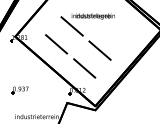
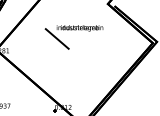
line: (56, 44) -> (40, 58), removed
line: (99, 50) -> (86, 64), removed
line: (84, 68) -> (70, 84), removed

